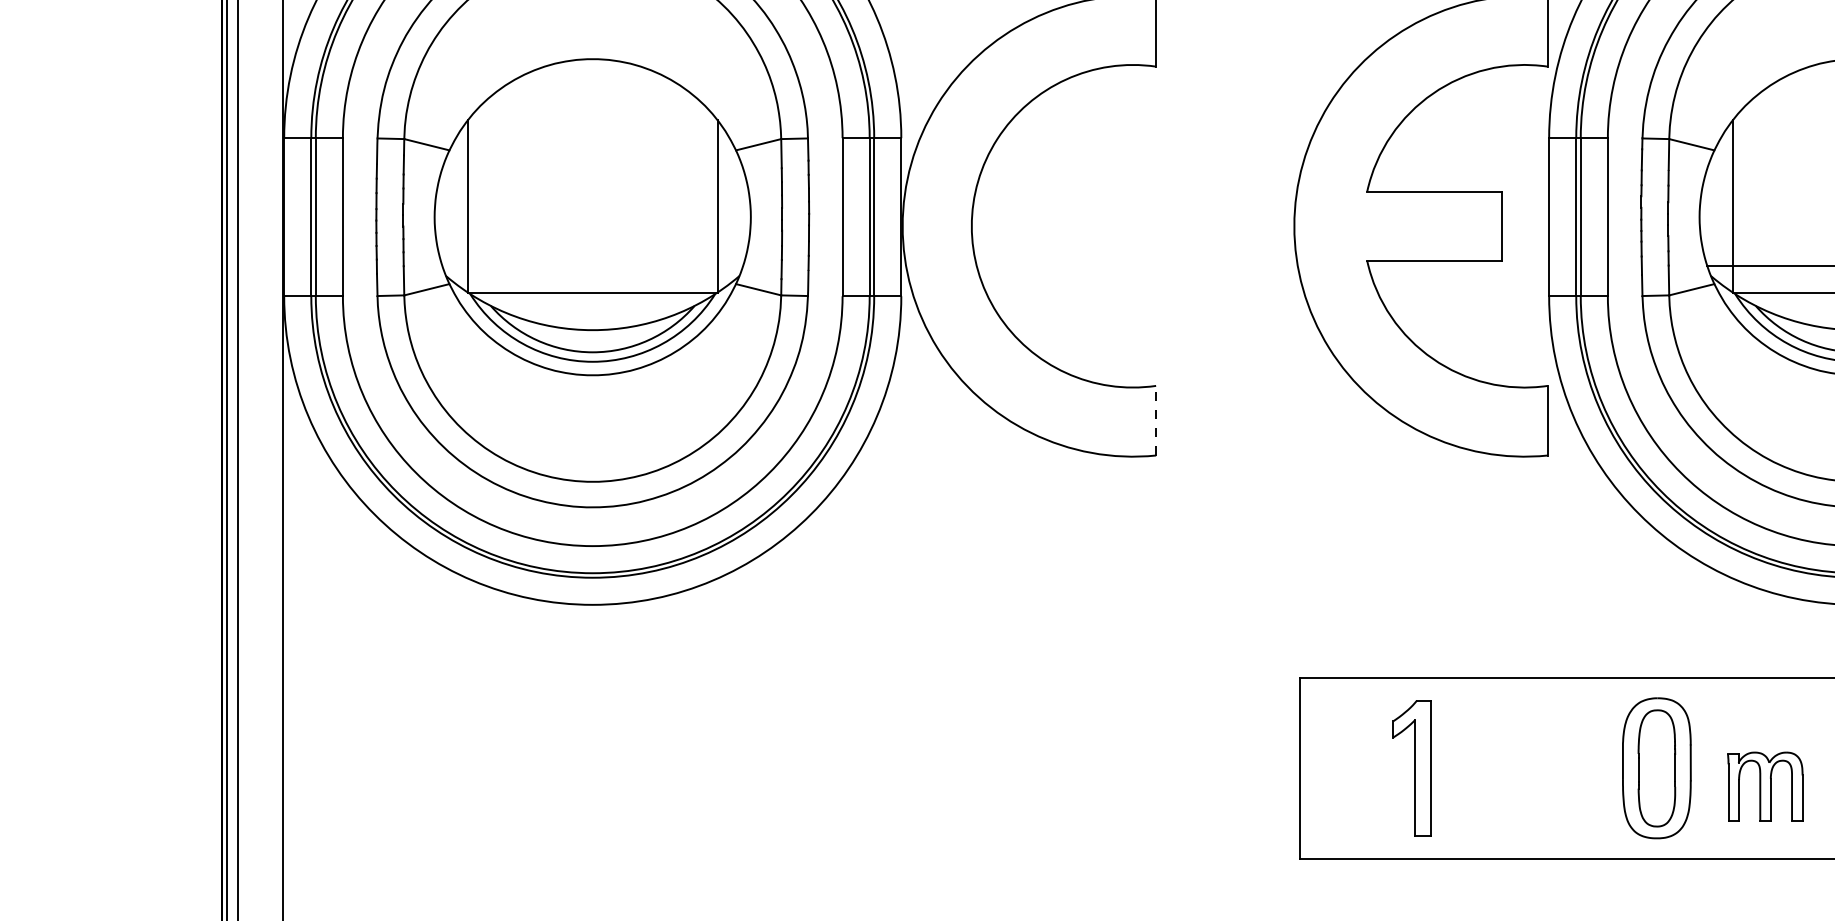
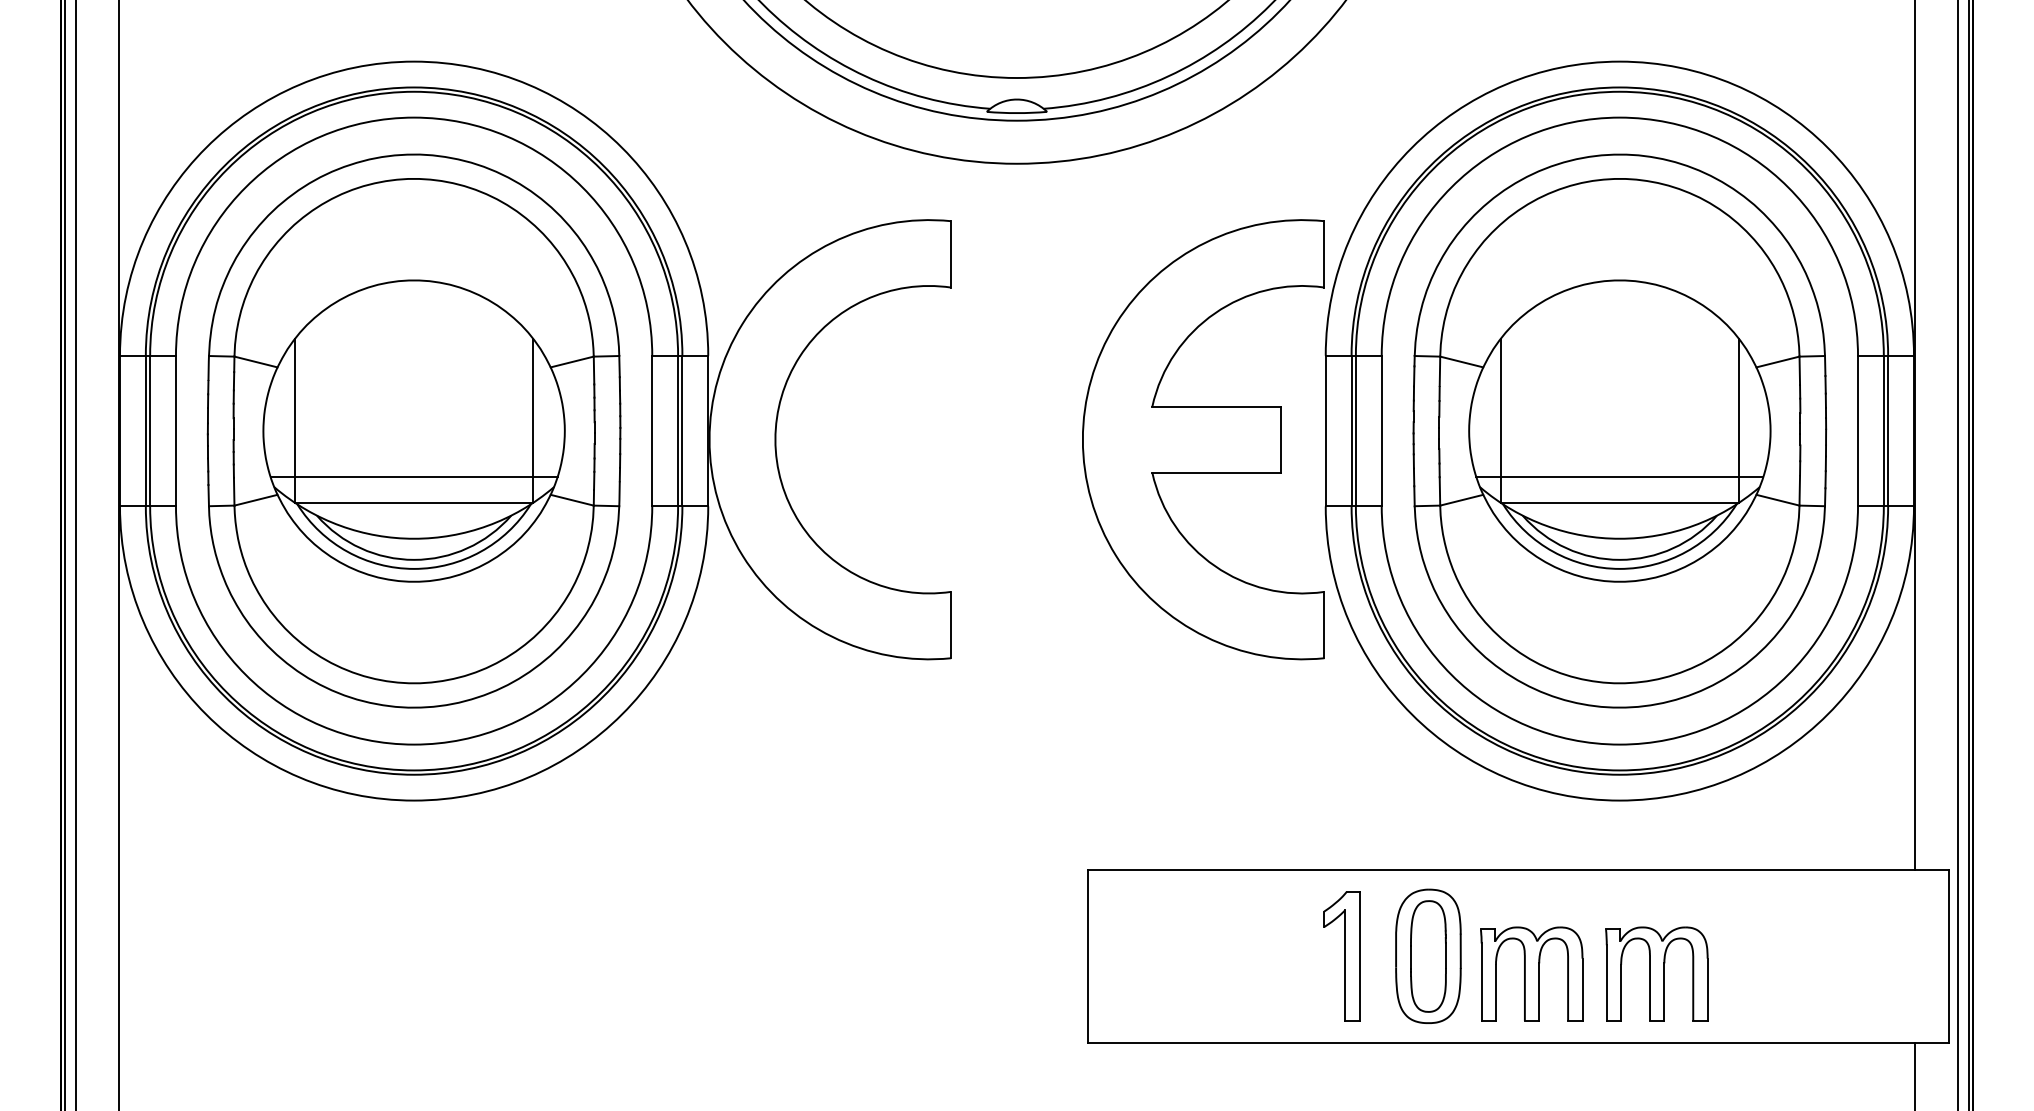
line: (592, 265) -> (413, 477), added
line: (1156, 420) -> (951, 624), dashed -> solid
part: (1411, 768) -> (1341, 956), moved
part: (1764, 786) -> (1531, 973), size x1.43

